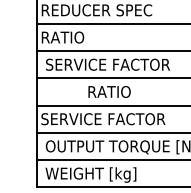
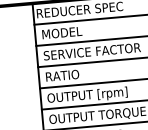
text: (69, 37) -> (60, 33), RATIO -> MODEL
text: (109, 91) -> (62, 75), moved
text: (103, 120) -> (92, 95), SERVICE FACTOR -> OUTPUT [rpm]

